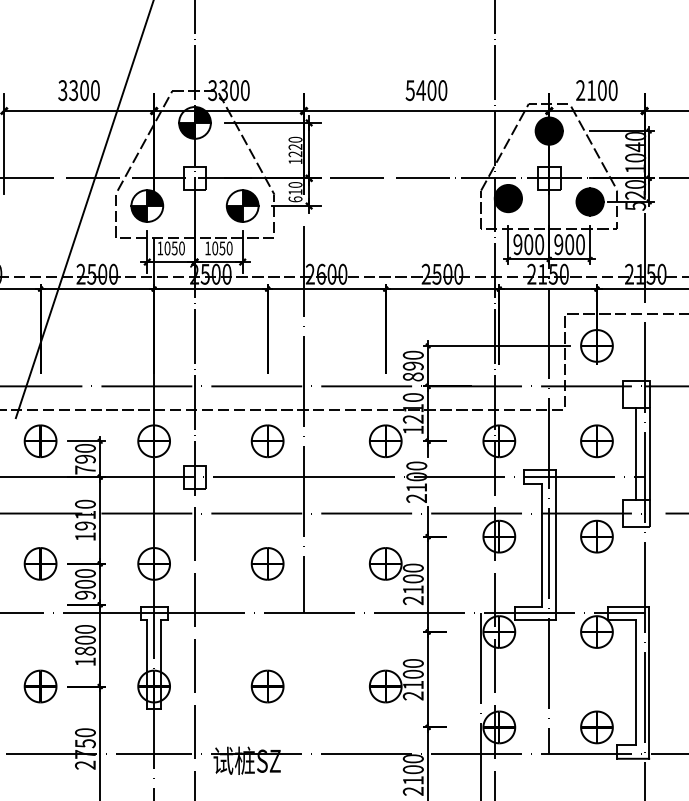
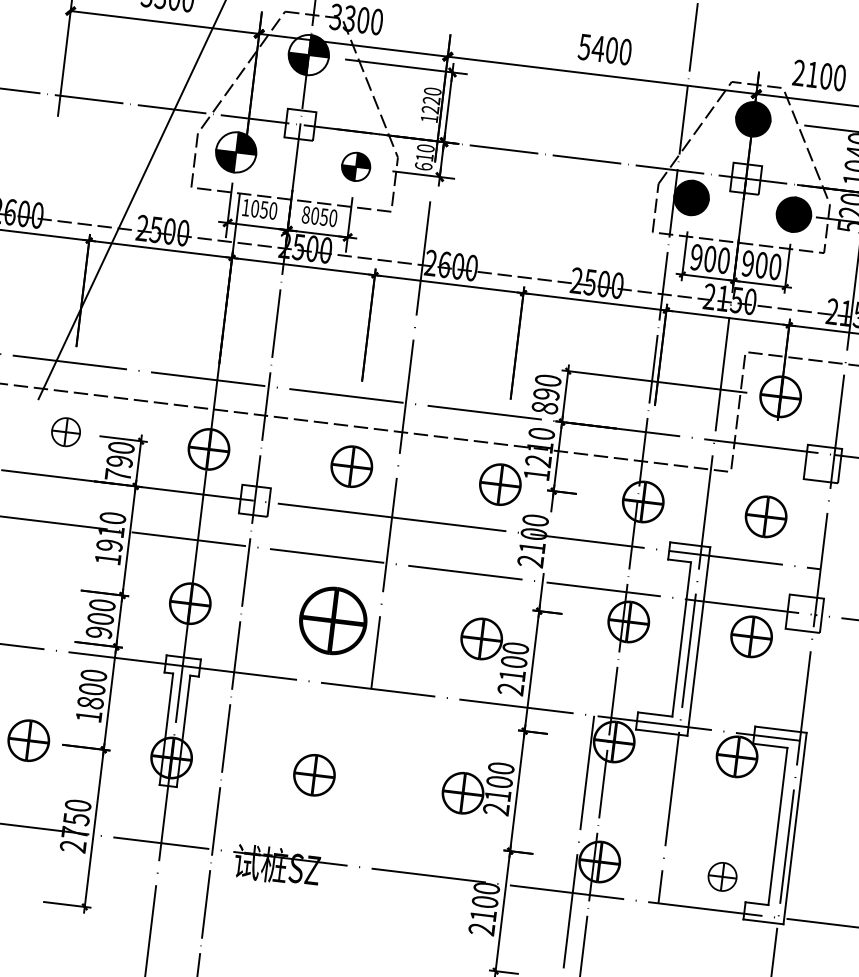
part: (242, 205) -> (356, 166), size x0.7
text: (207, 248) -> (305, 214), 1050 -> 8050
part: (40, 441) -> (65, 432), size x0.7
line: (636, 453) -> (814, 538), removed
line: (650, 453) -> (831, 540), removed
part: (40, 563) -> (47, 585), removed
part: (267, 563) -> (332, 620), size x1.6
part: (596, 727) -> (721, 876), size x0.7

